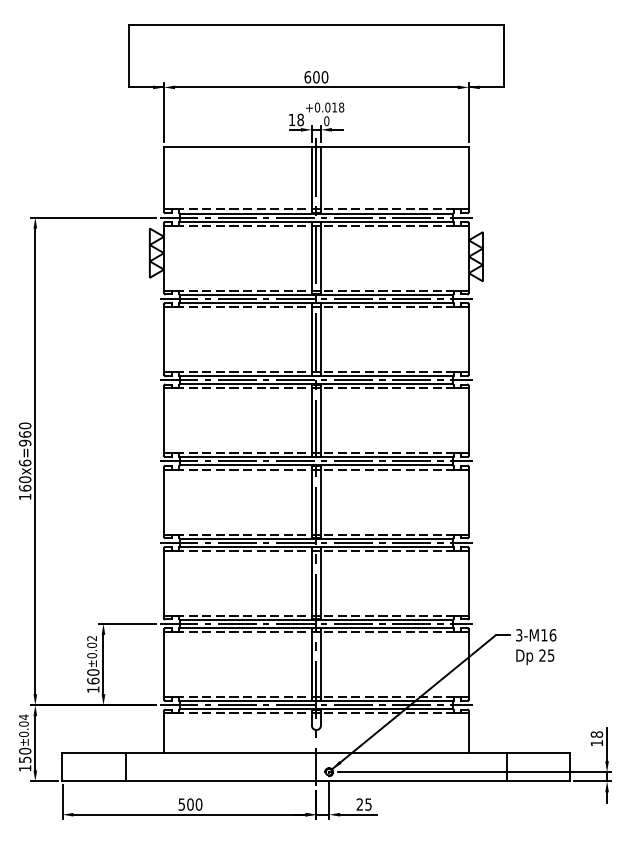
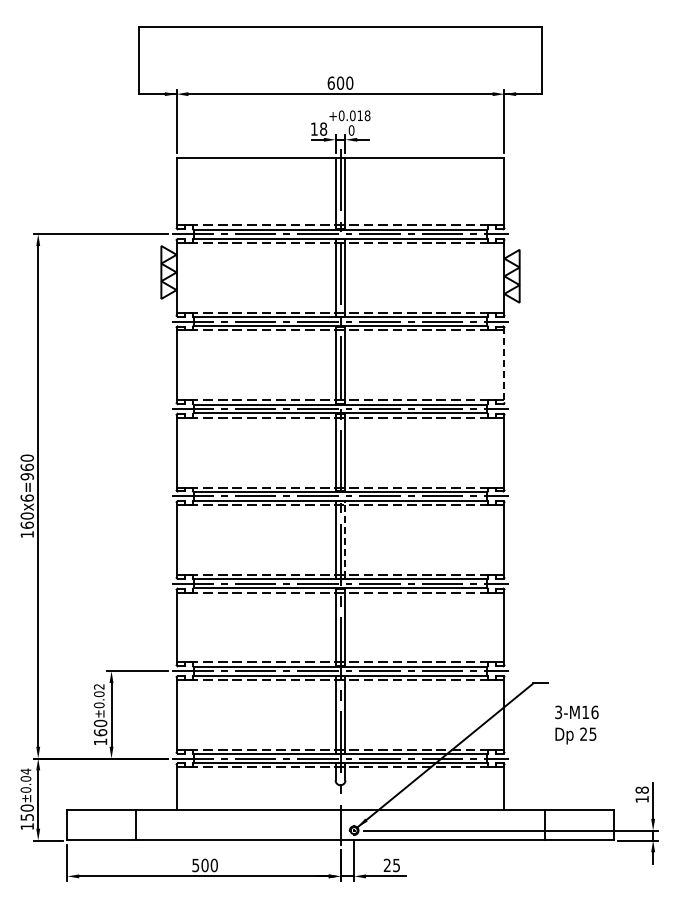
line: (468, 339) -> (504, 365), solid -> dashed
line: (321, 502) -> (345, 540), solid -> dashed
text: (535, 646) -> (576, 724), moved

